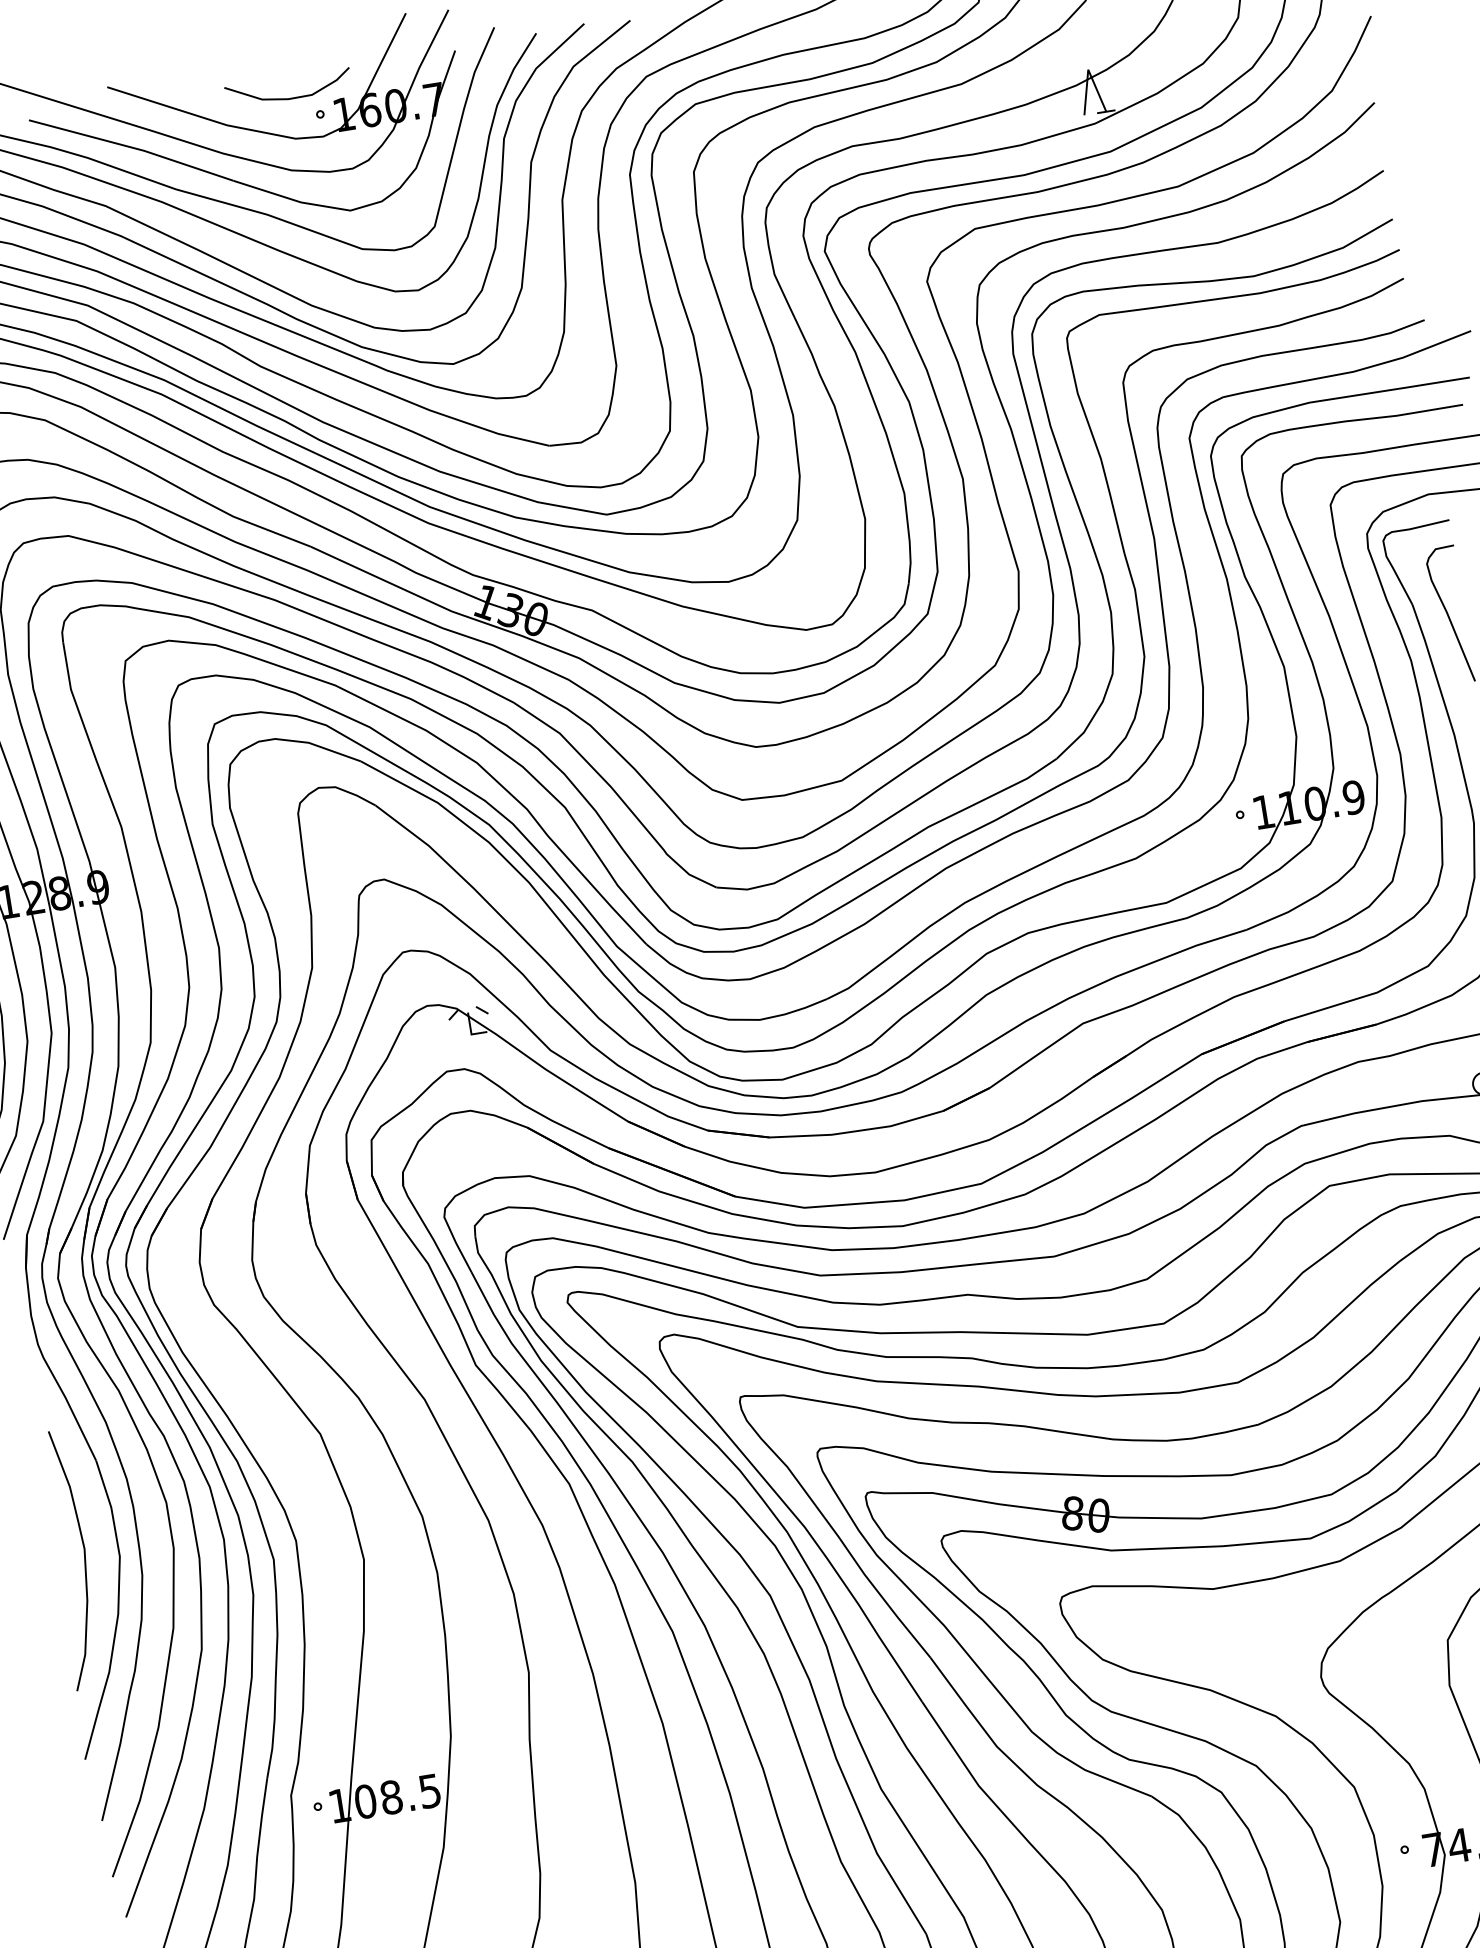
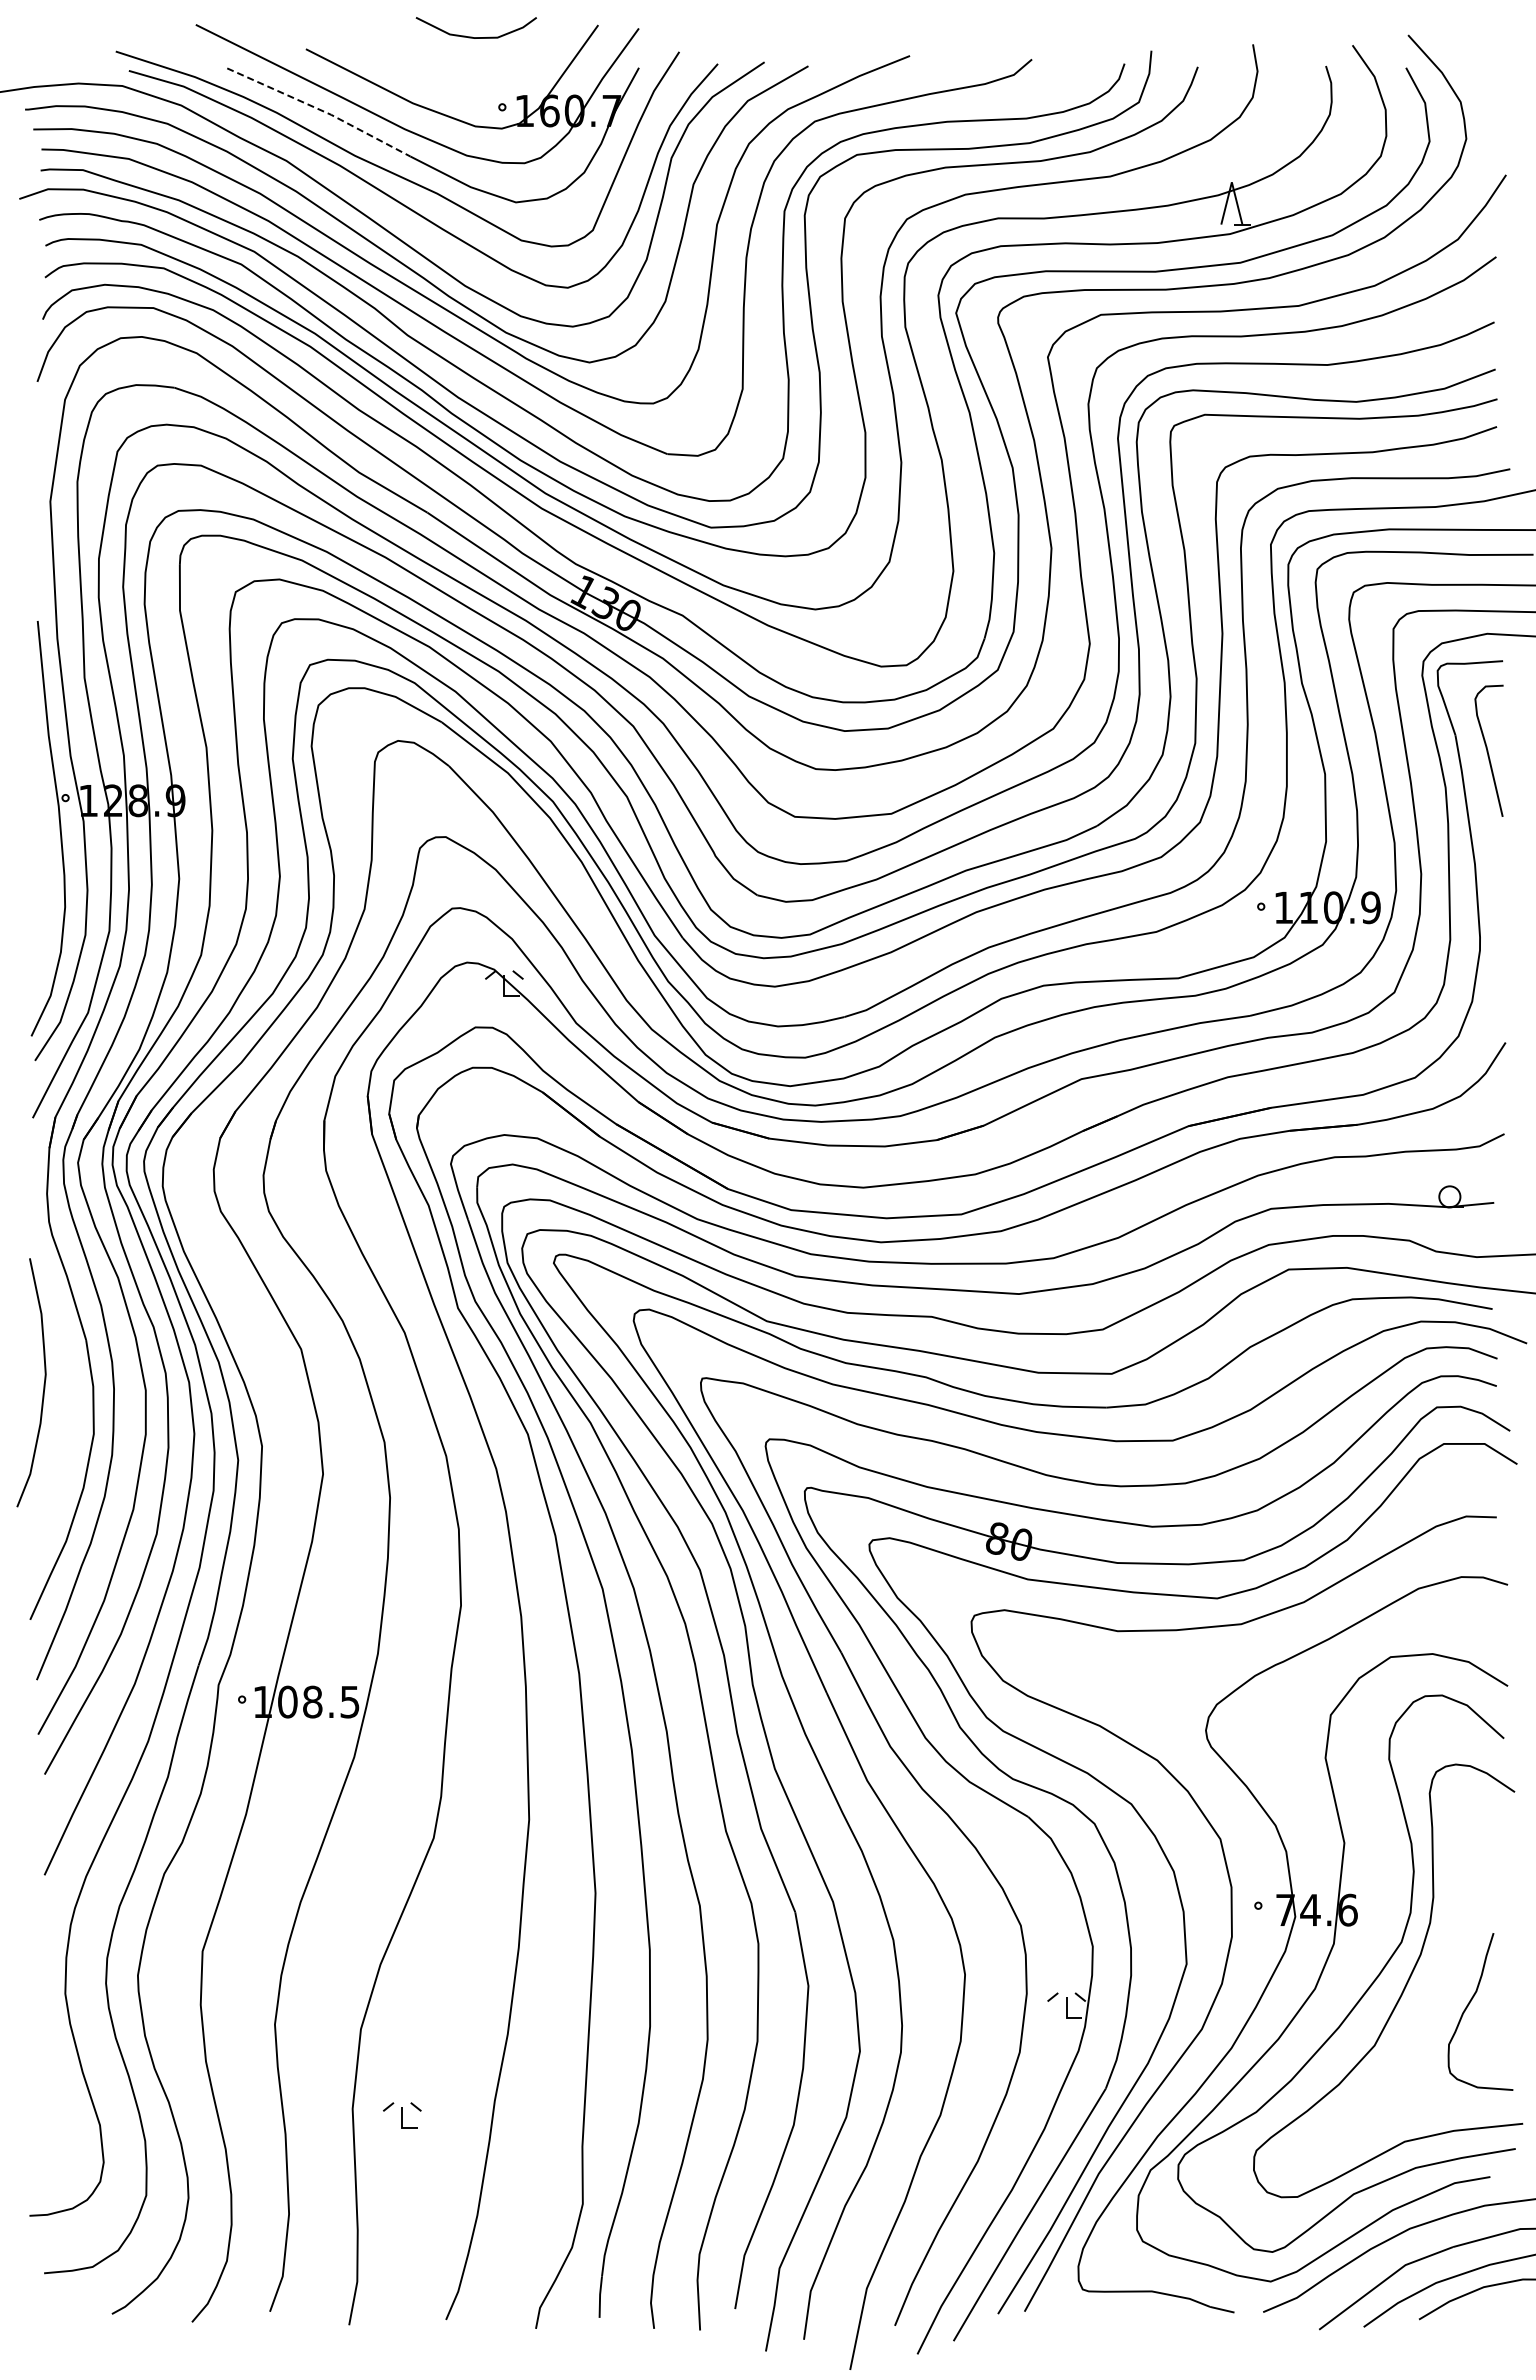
curve: (285, 97) -> (472, 36), moved
line: (133, 148) -> (321, 110), solid -> dashed
curve: (83, 1558) -> (43, 1383), moved

